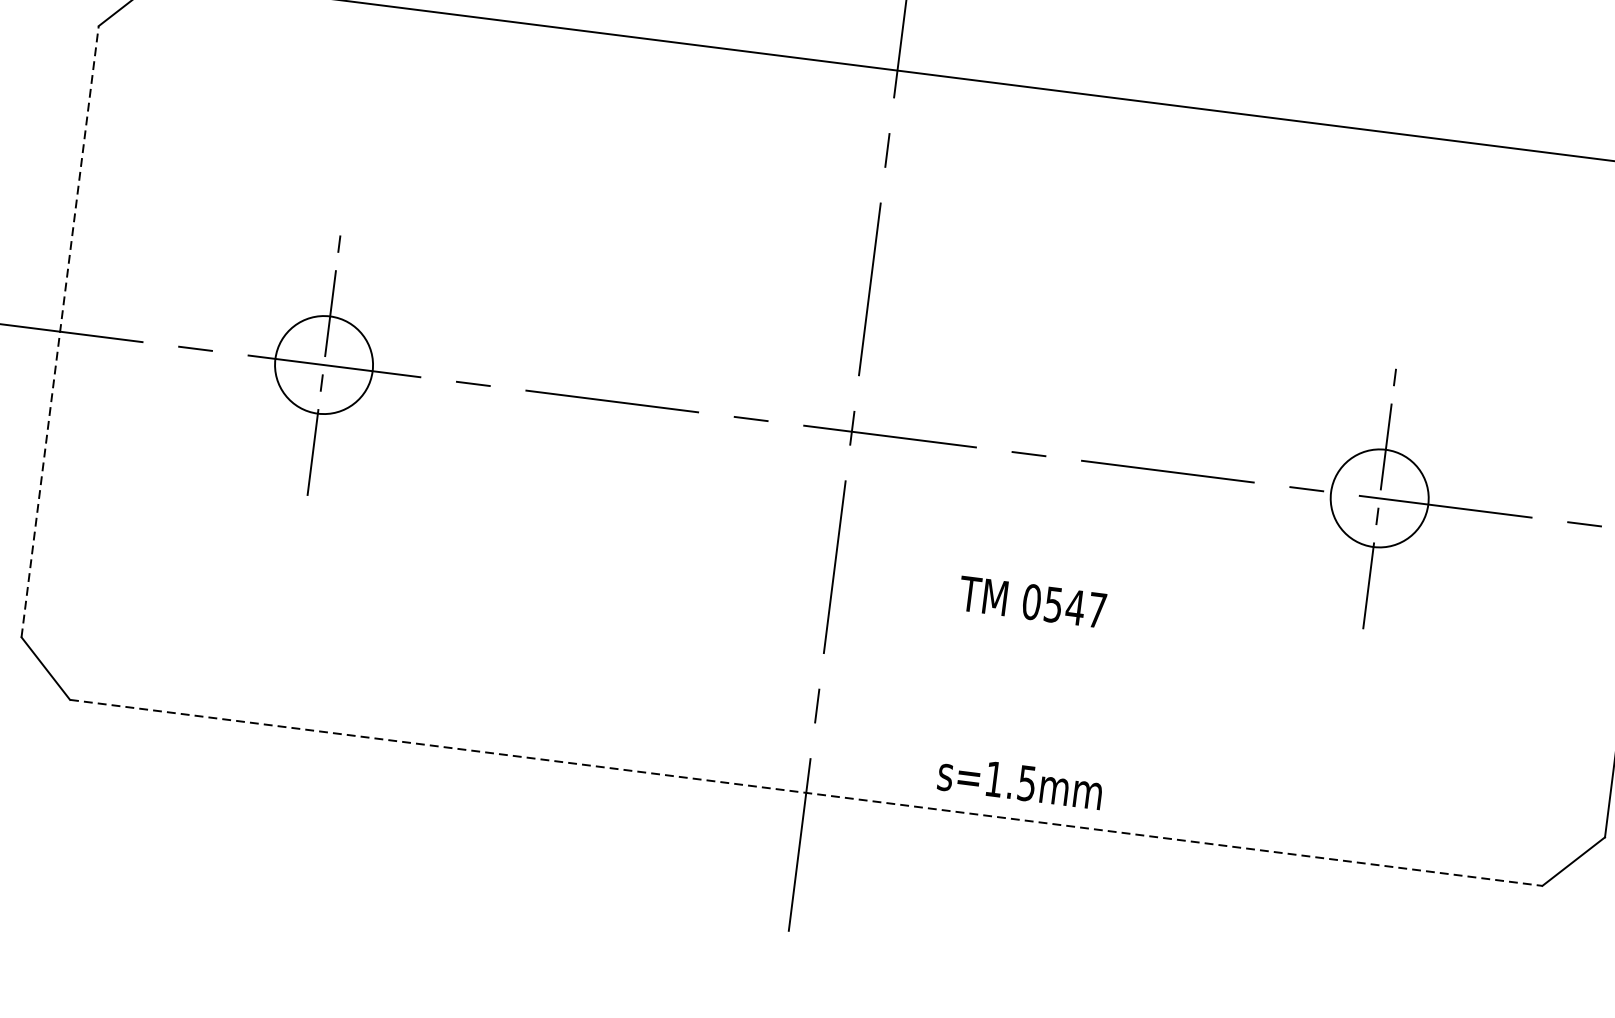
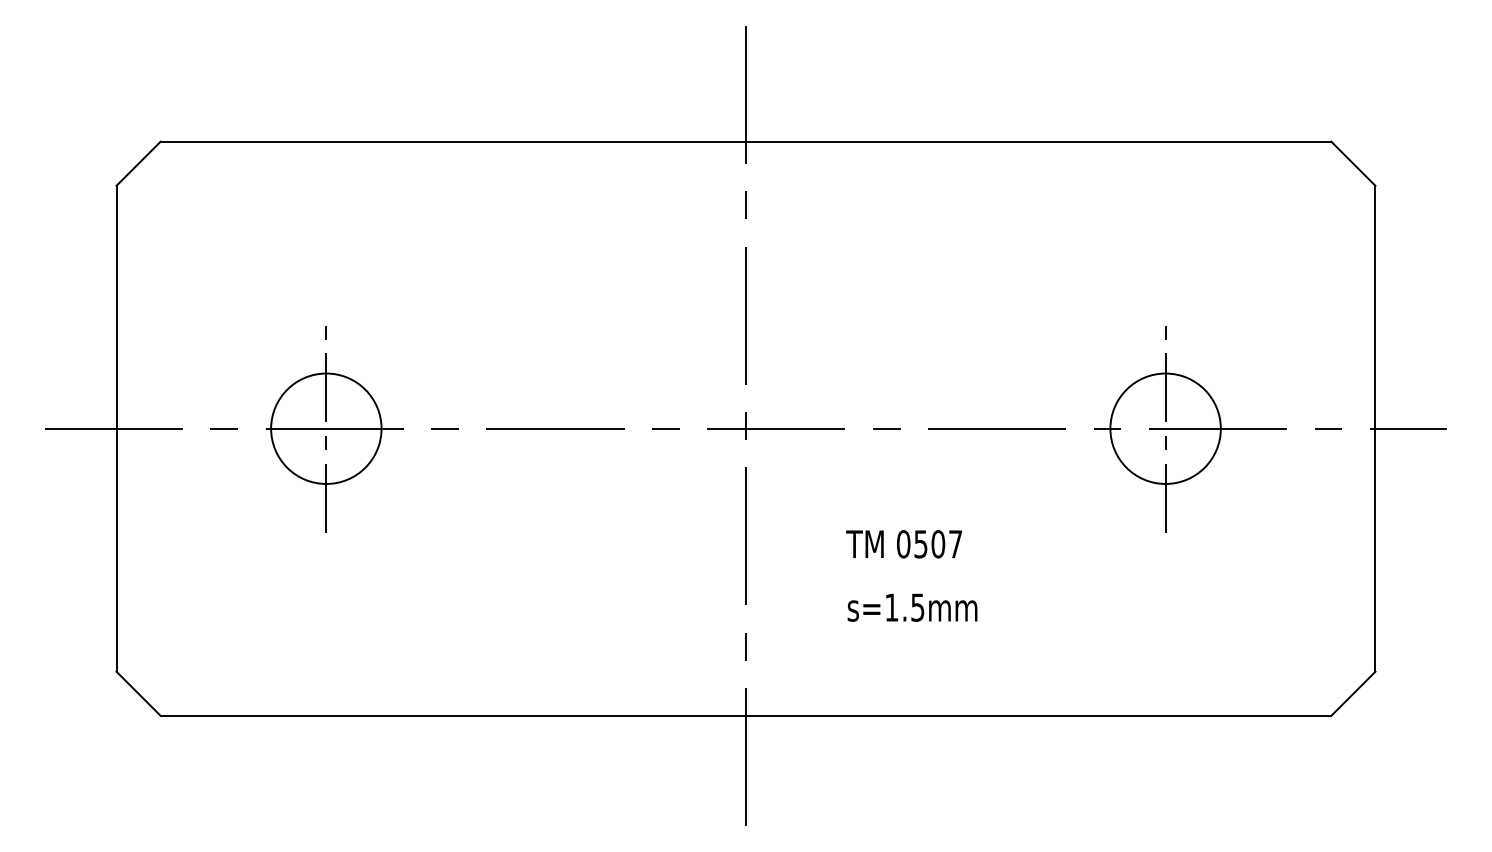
line: (60, 331) -> (116, 428), dashed -> solid
circle: (324, 364) -> (326, 428), size x1.43
circle: (1379, 498) -> (1165, 428), size x1.43
text: (1075, 607) -> (938, 544), 0547 -> 0507
text: (1020, 782) -> (912, 607), moved
line: (806, 792) -> (746, 715), dashed -> solid

